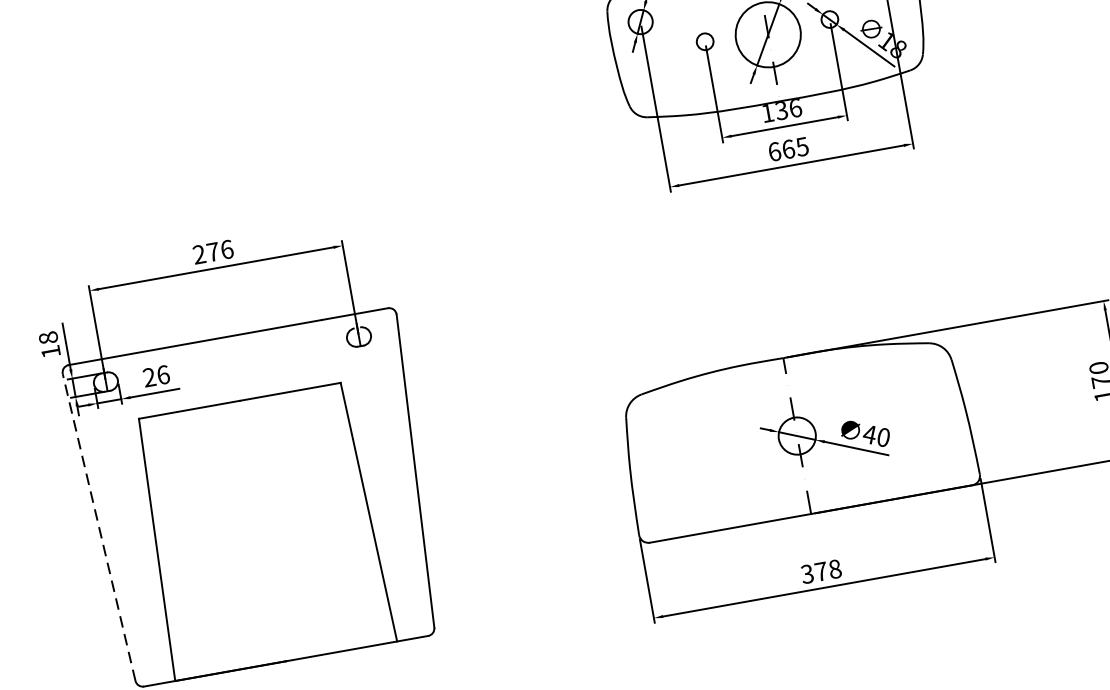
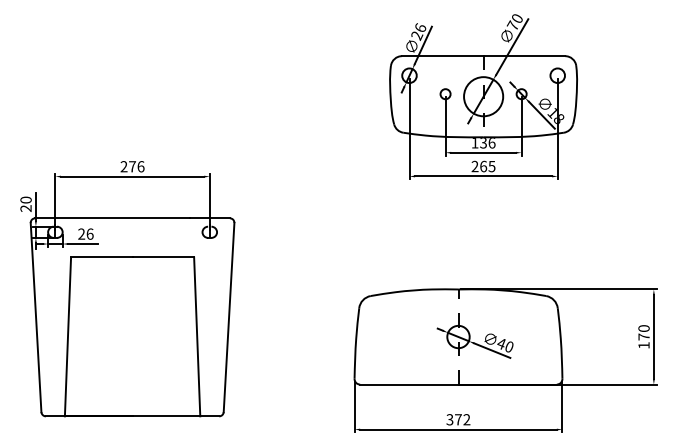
text: (773, 151) -> (474, 166), 665 -> 265
text: (48, 345) -> (25, 204), 18 -> 20
line: (99, 527) -> (36, 317), dashed -> solid
text: (834, 568) -> (466, 419), 378 -> 372

